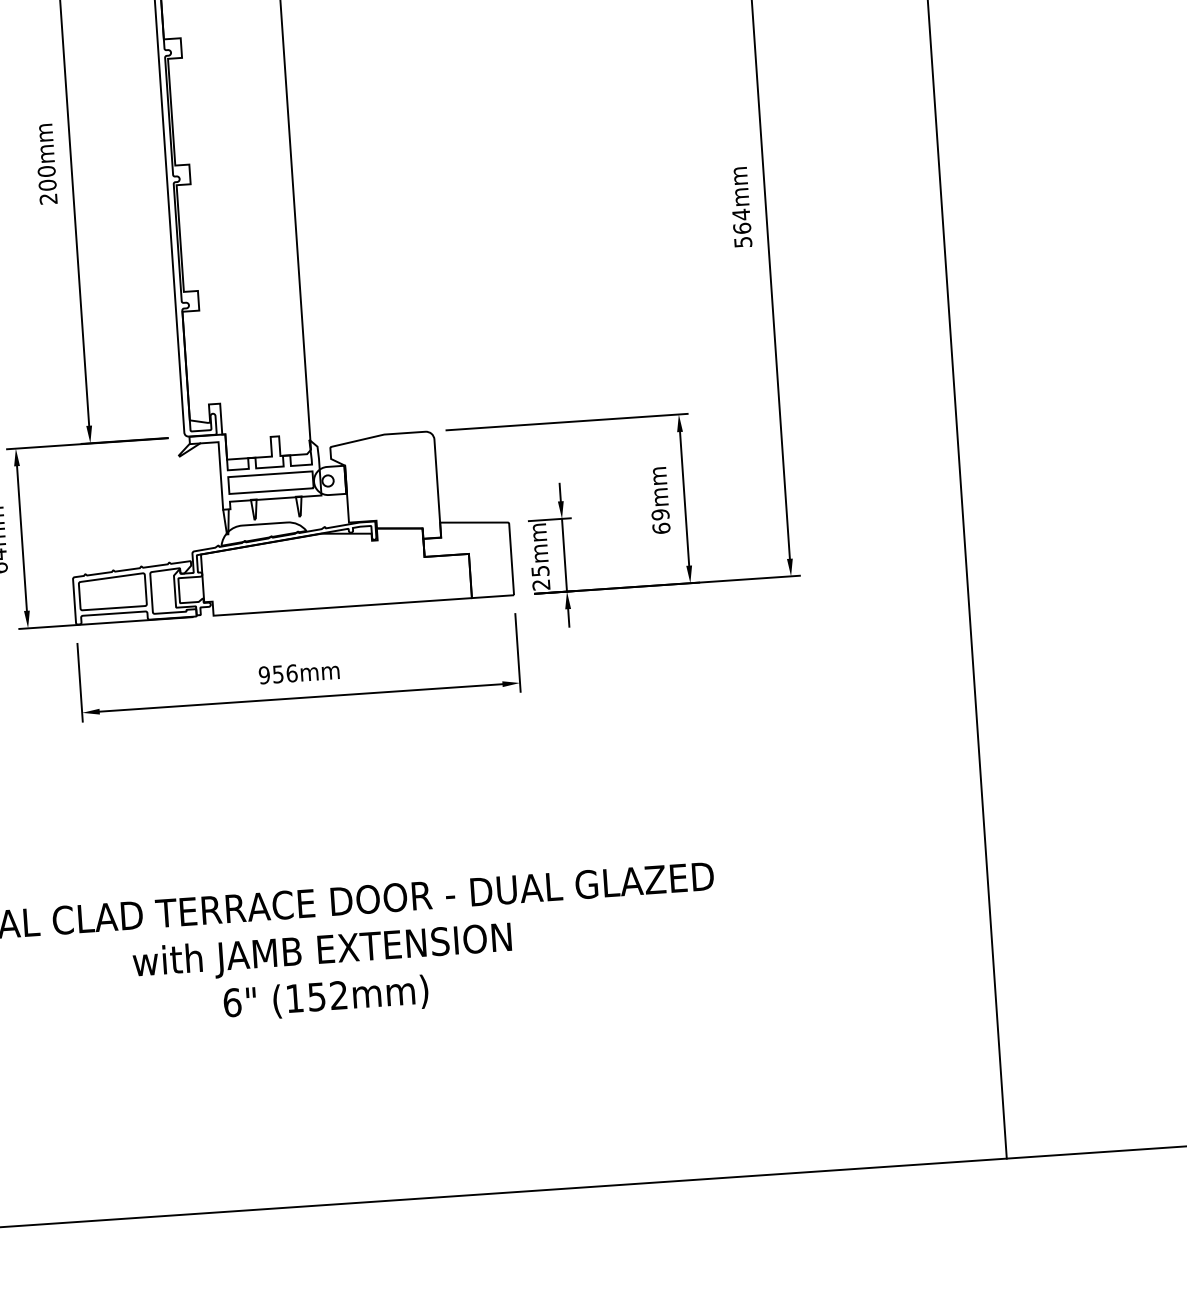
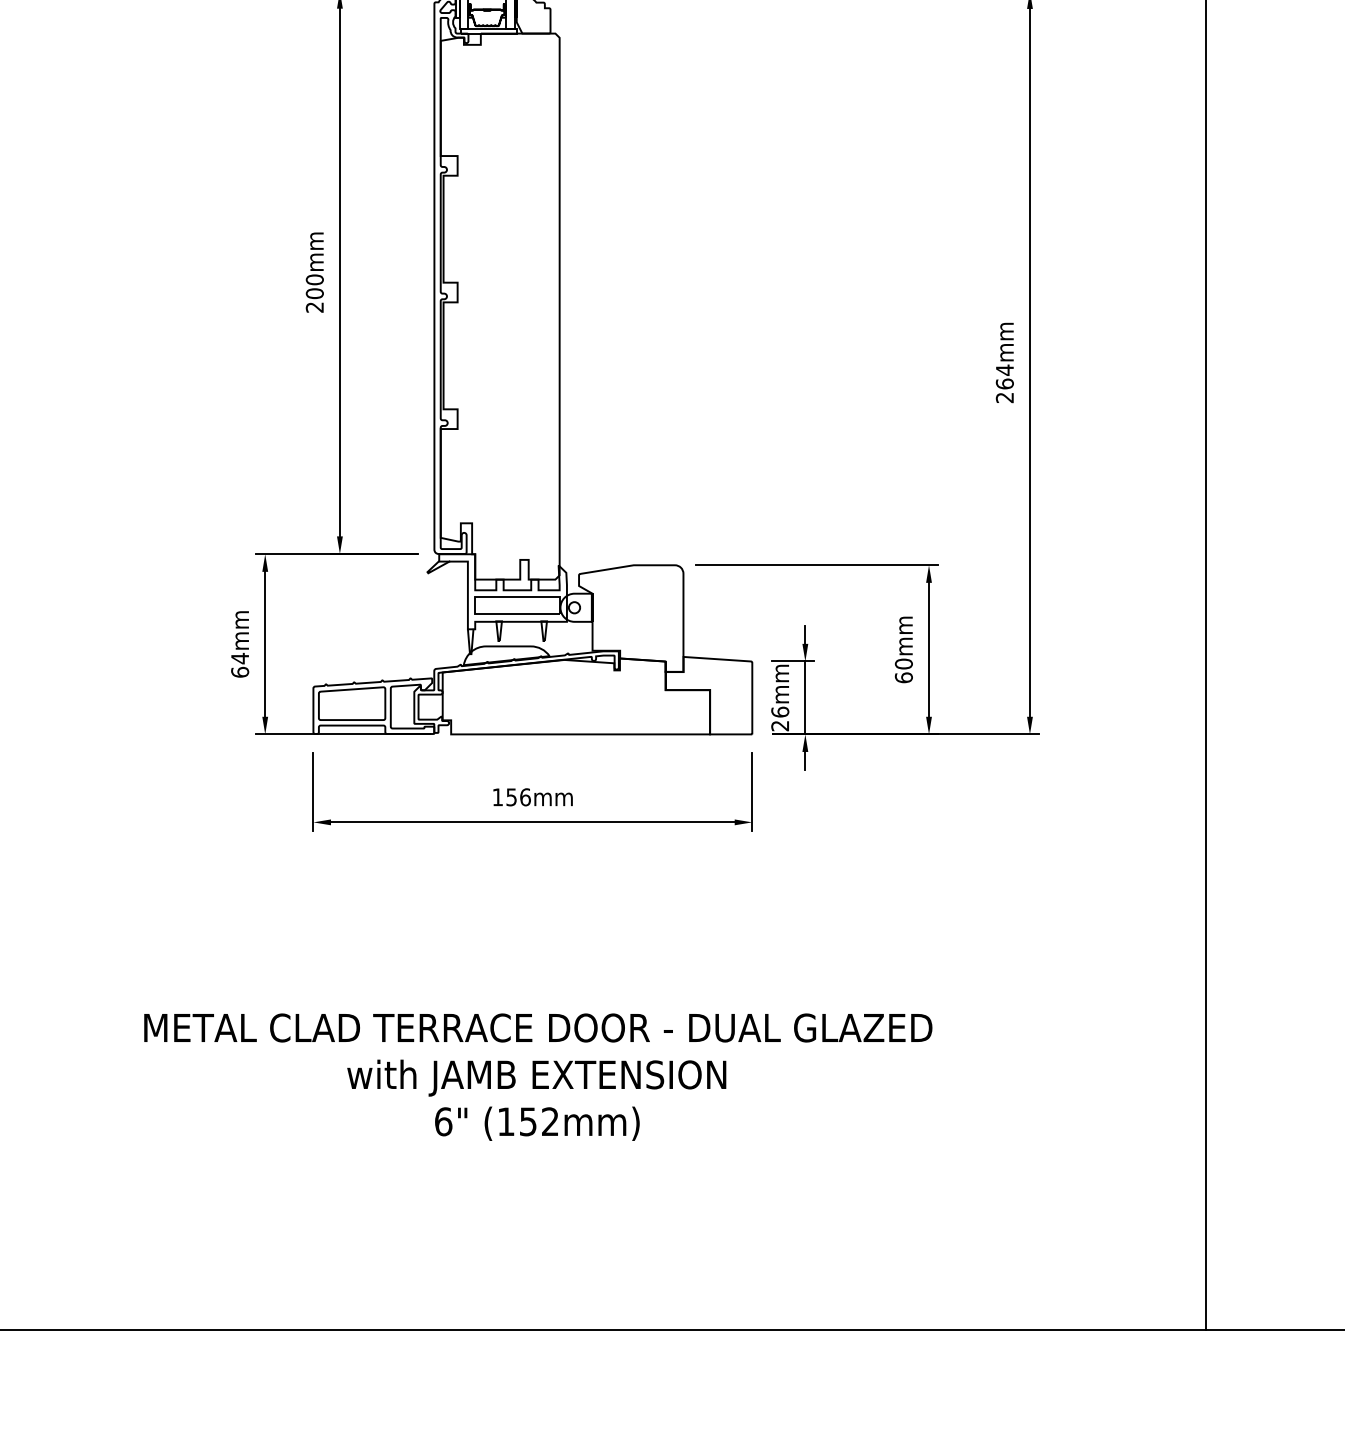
text: (742, 241) -> (1004, 397), 564mm -> 264mm
text: (660, 514) -> (903, 663), 69mm -> 60mm
text: (540, 570) -> (780, 711), 25mm -> 26mm
text: (264, 675) -> (497, 797), 956mm -> 156mm

